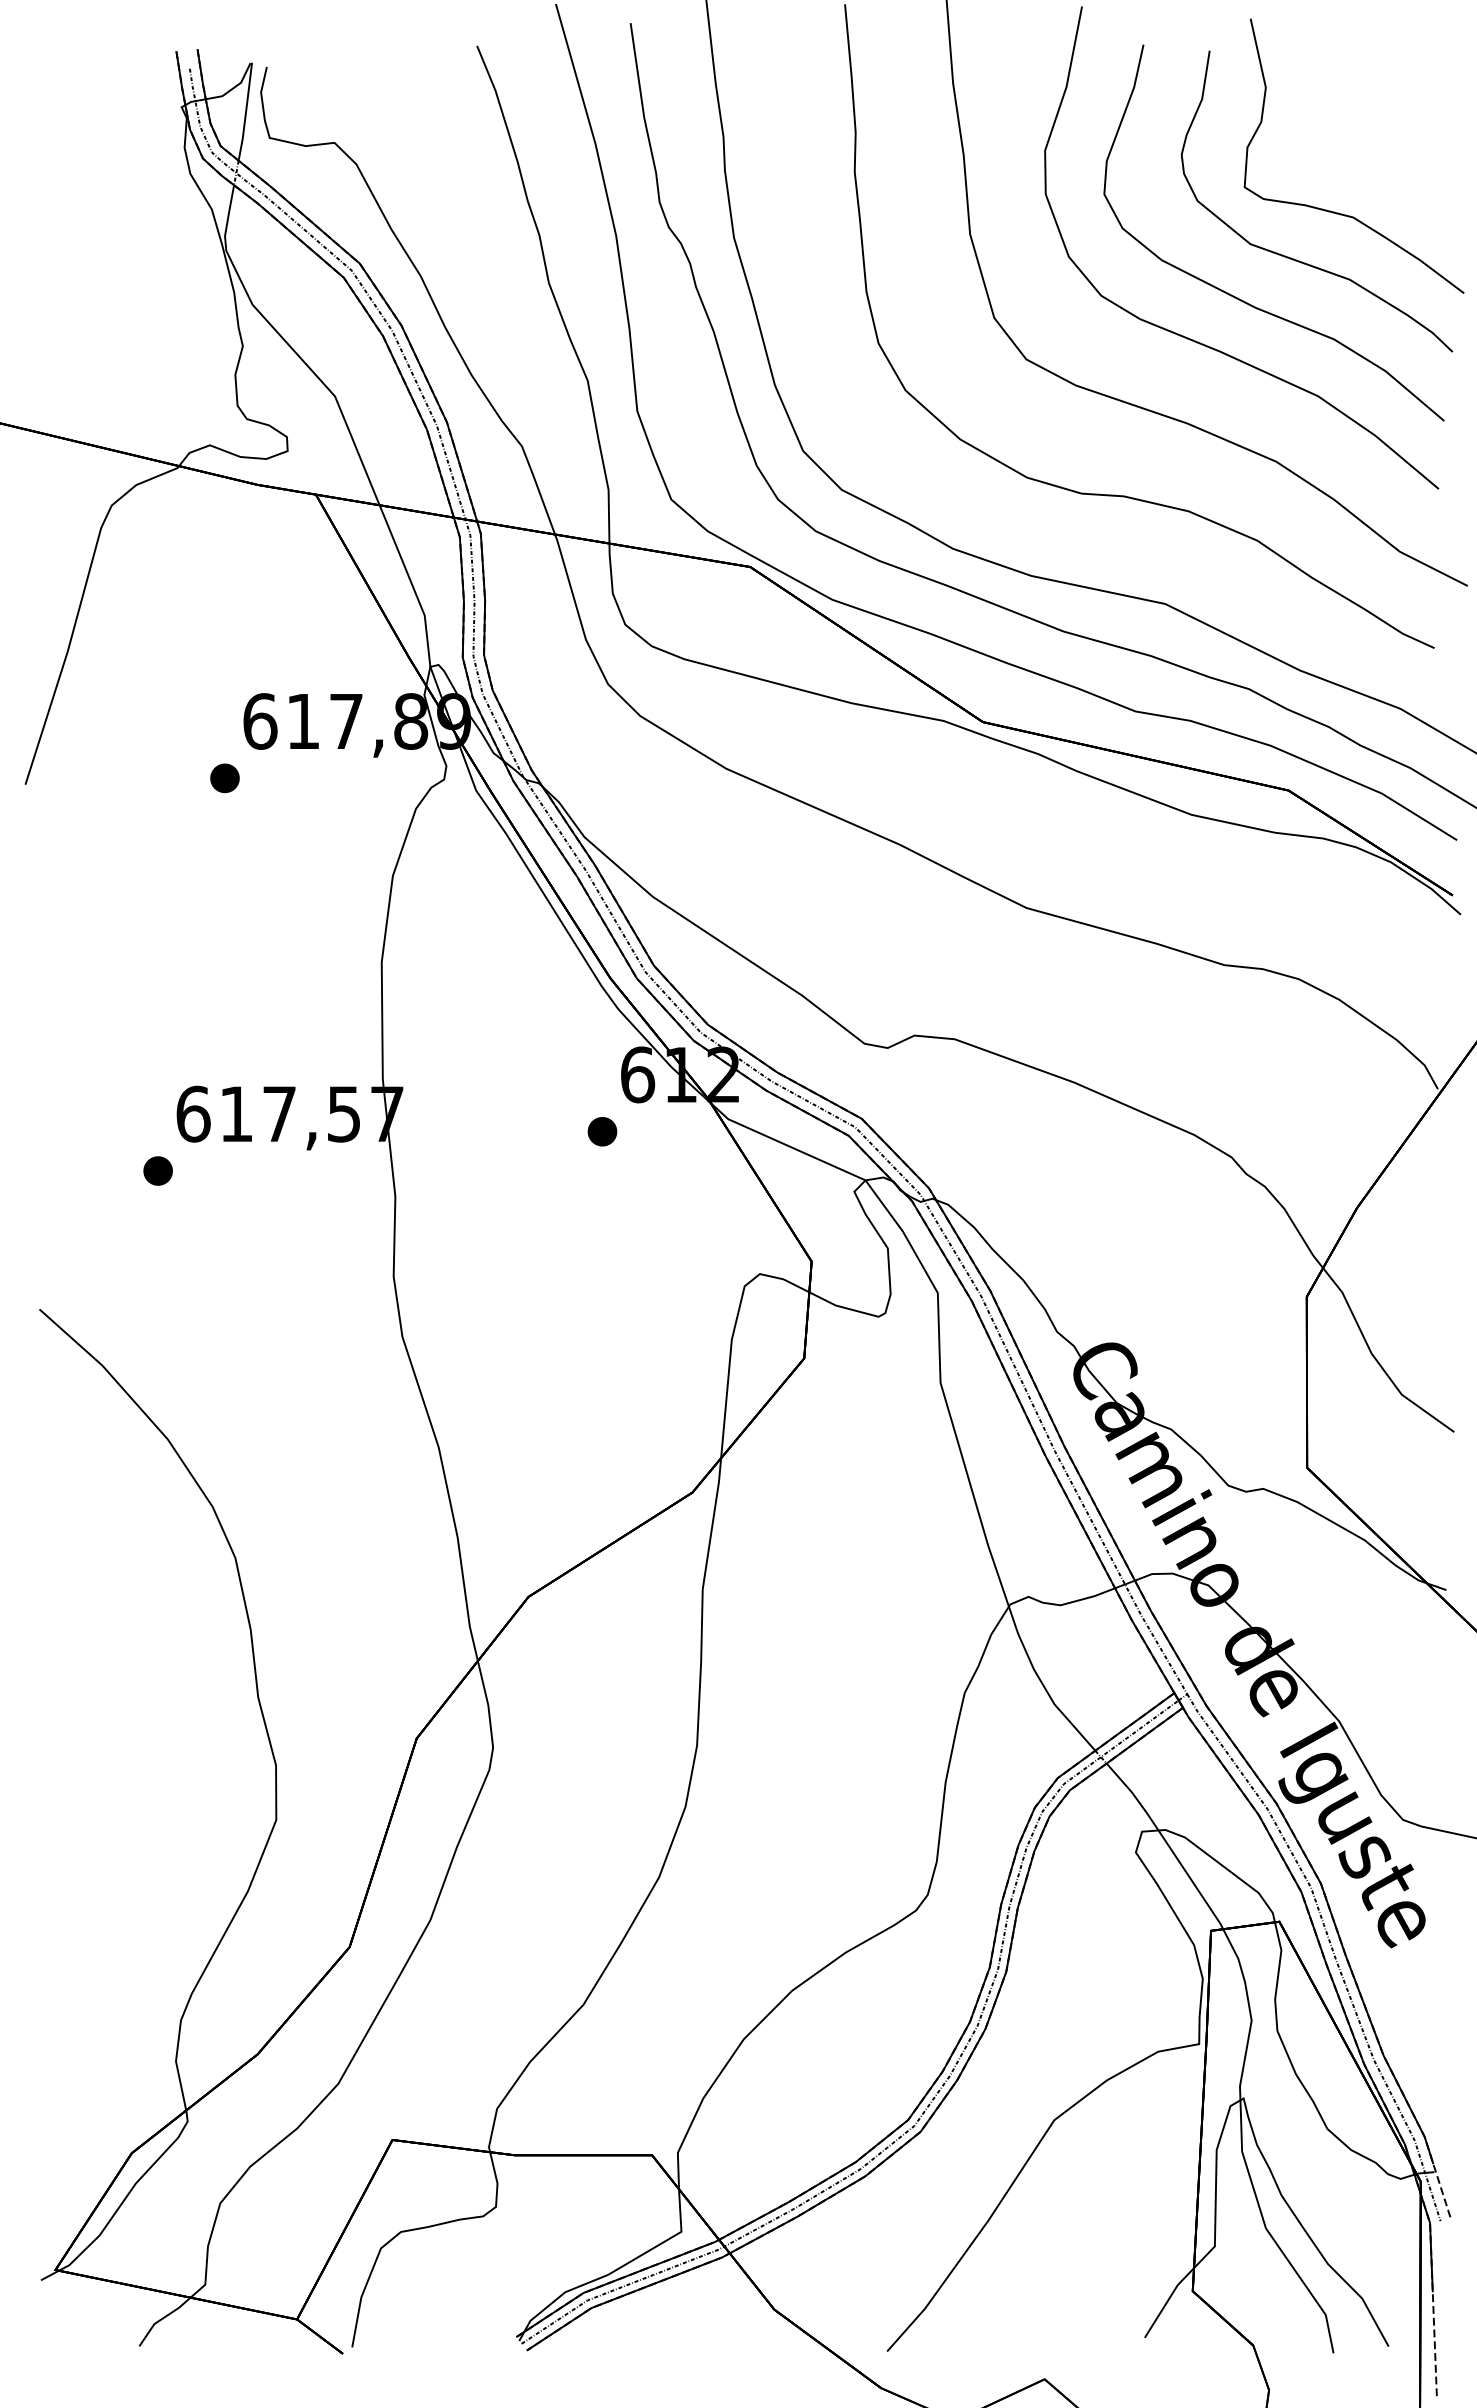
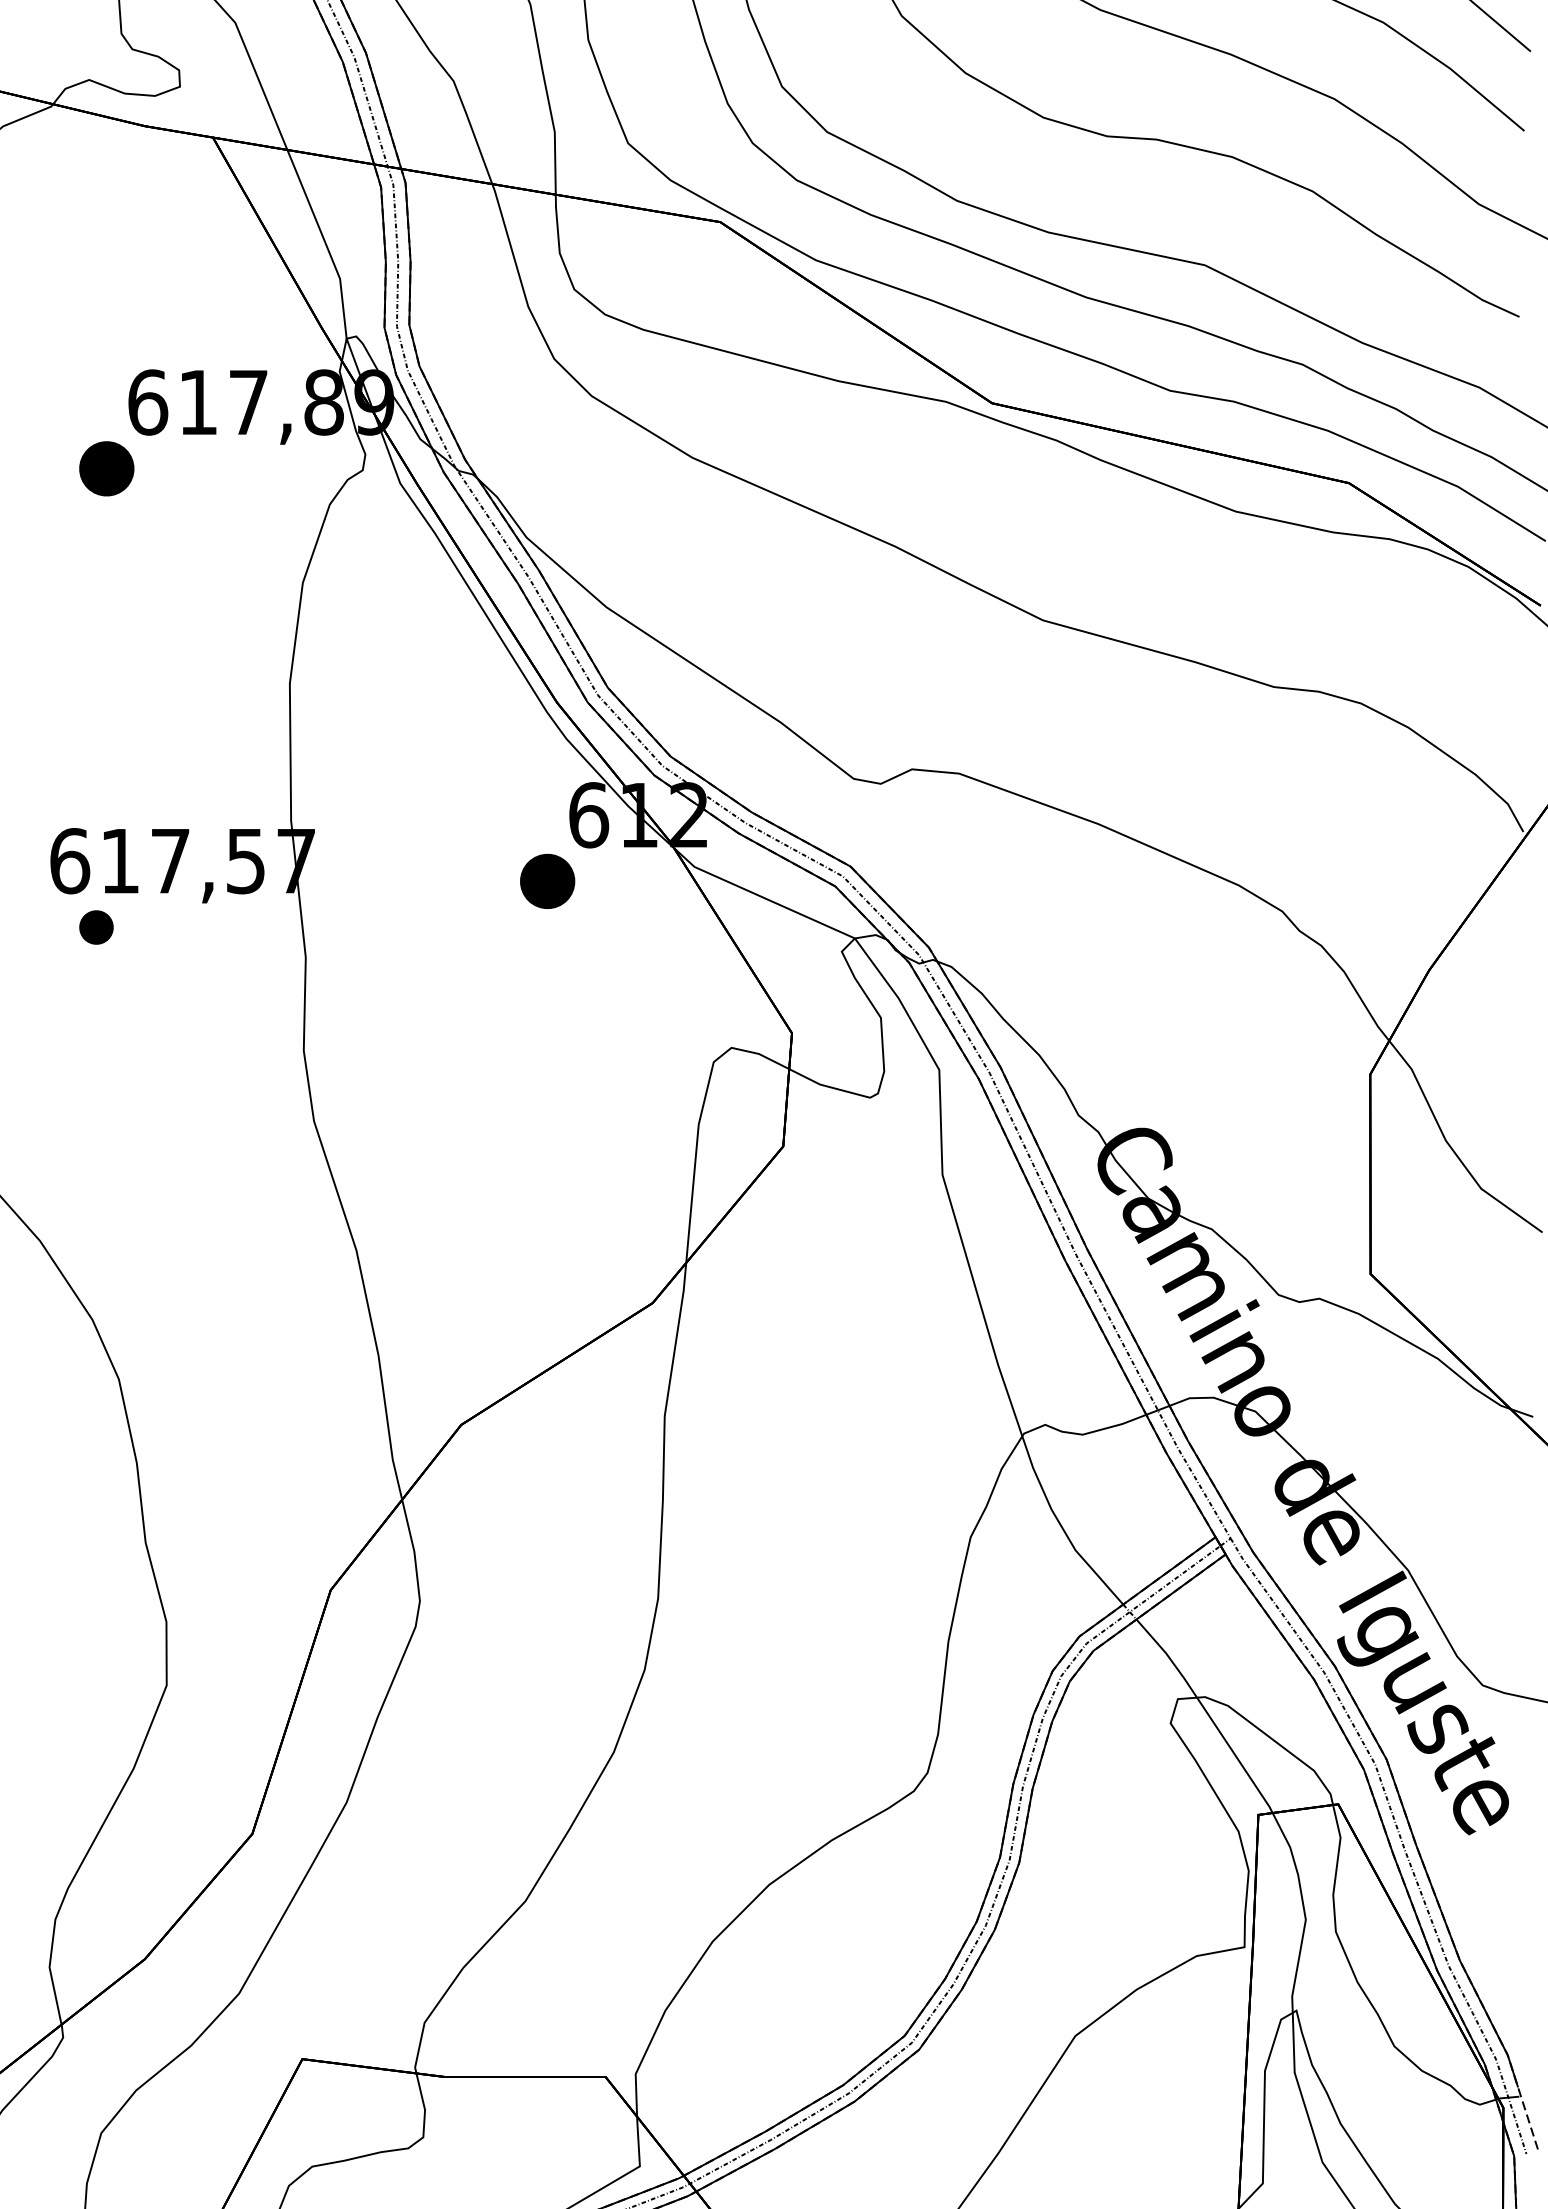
part: (224, 778) -> (106, 469), size x1.6
part: (602, 1131) -> (547, 881), size x1.6
part: (157, 1170) -> (95, 926), moved

